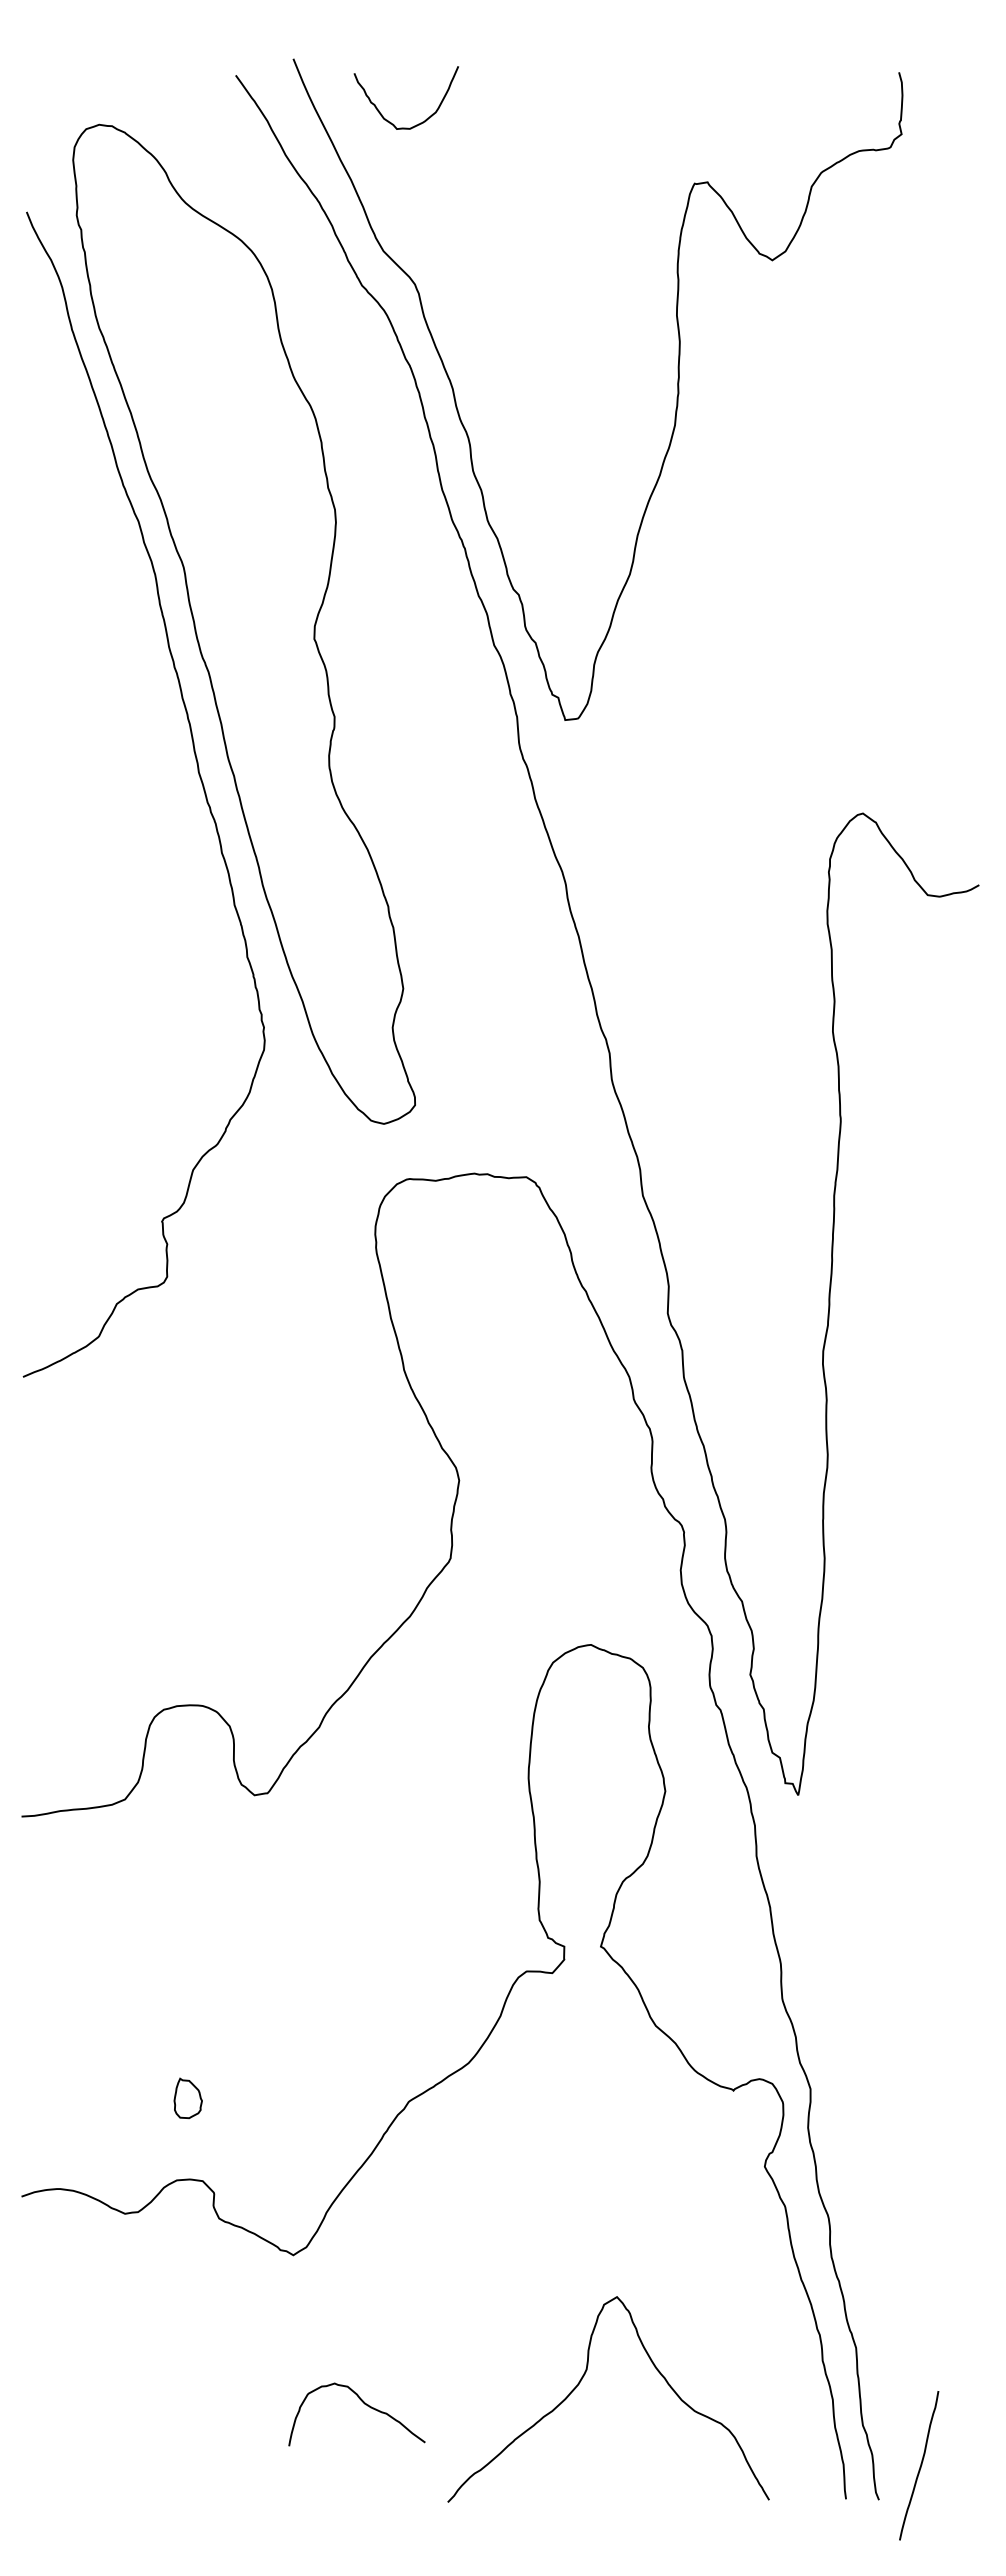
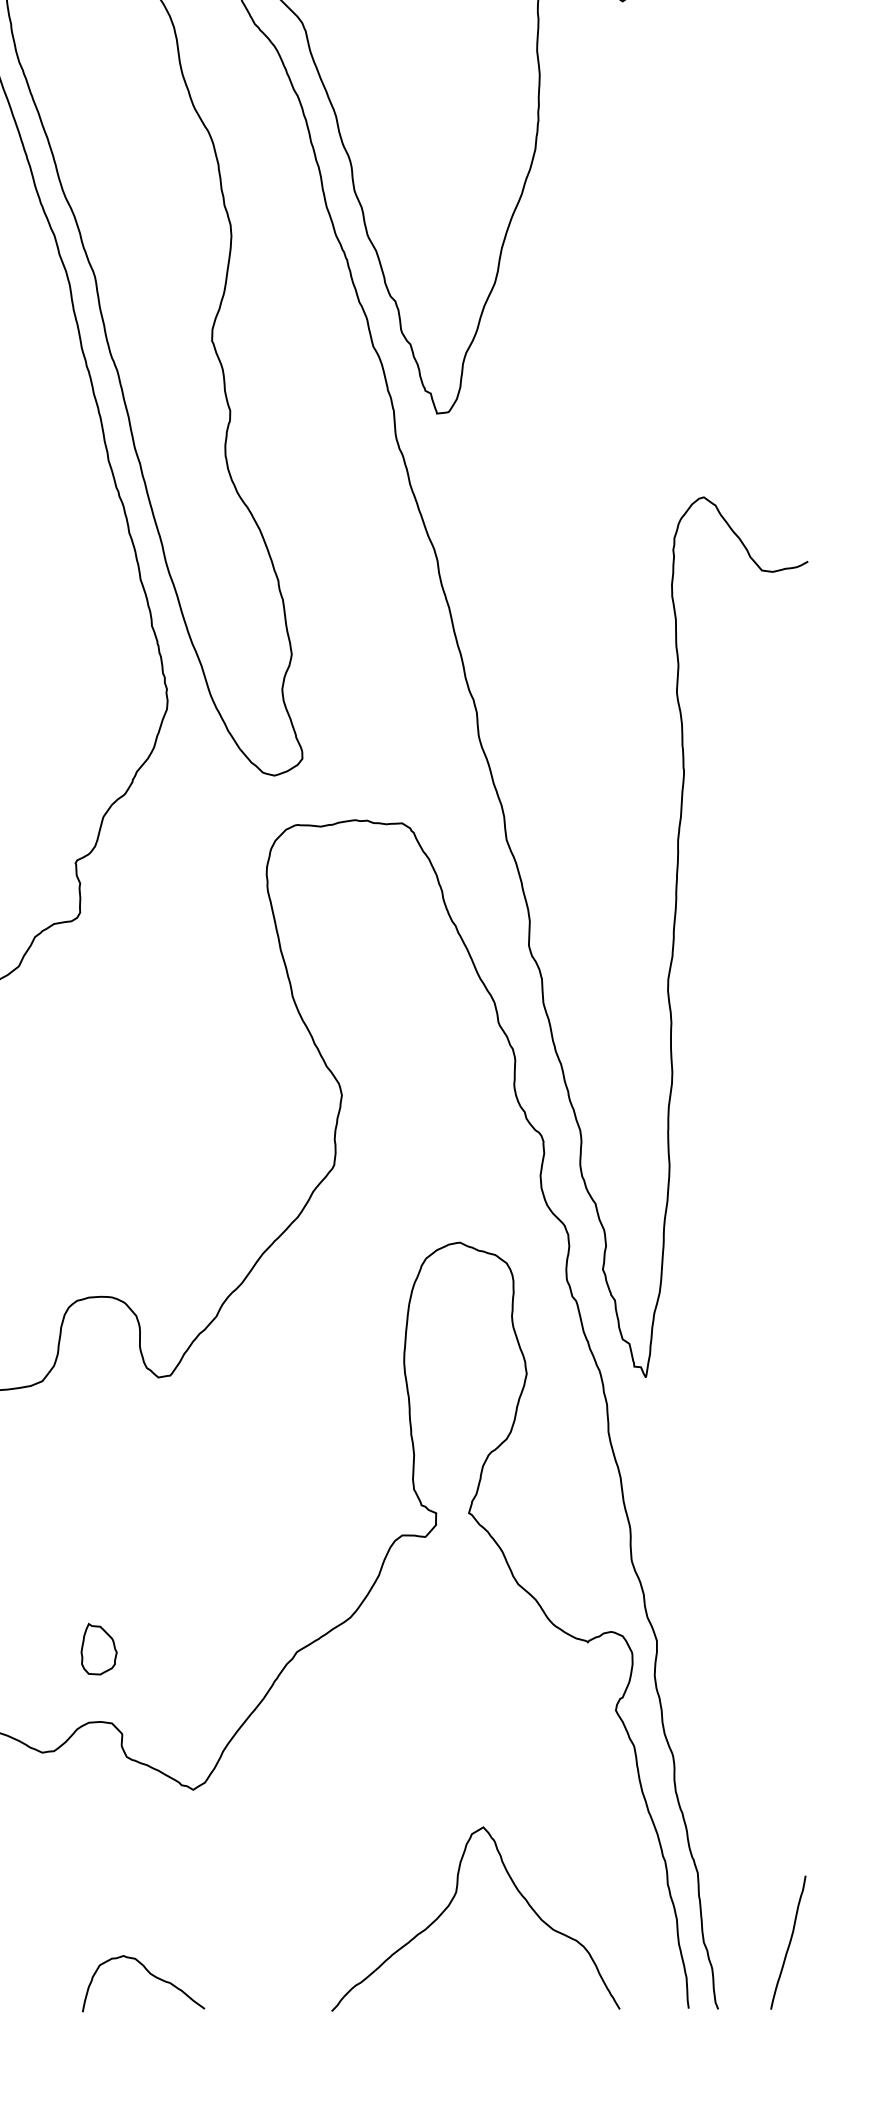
part: (187, 2098) -> (98, 1649), size x1.43
curve: (364, 2404) -> (150, 1974), moved
curve: (920, 2465) -> (789, 1942), moved

